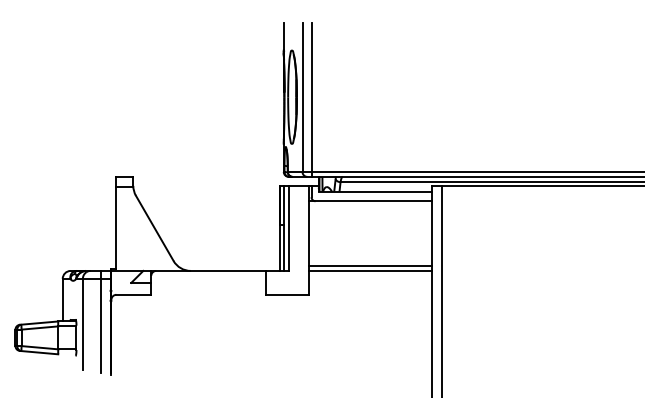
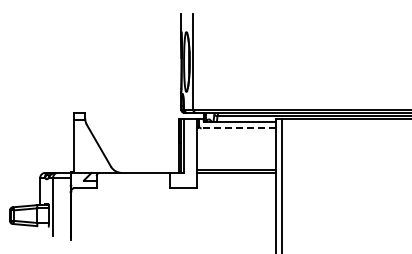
line: (312, 99) -> (199, 63), removed
line: (368, 201) -> (235, 128), solid -> dashed
line: (100, 321) -> (64, 205), removed

